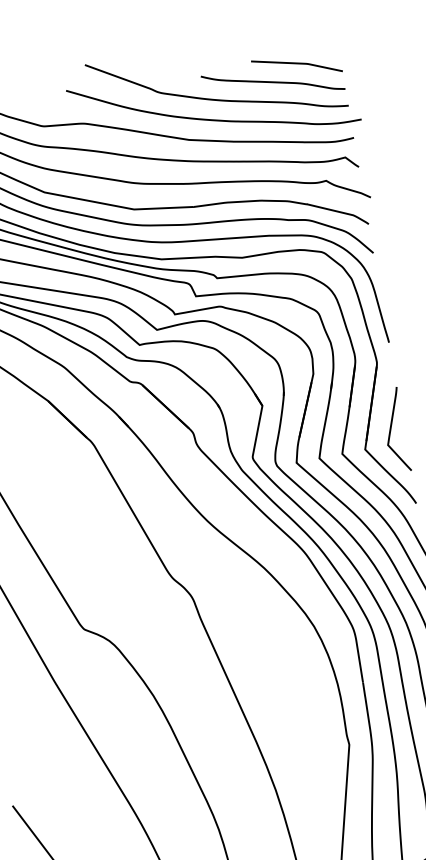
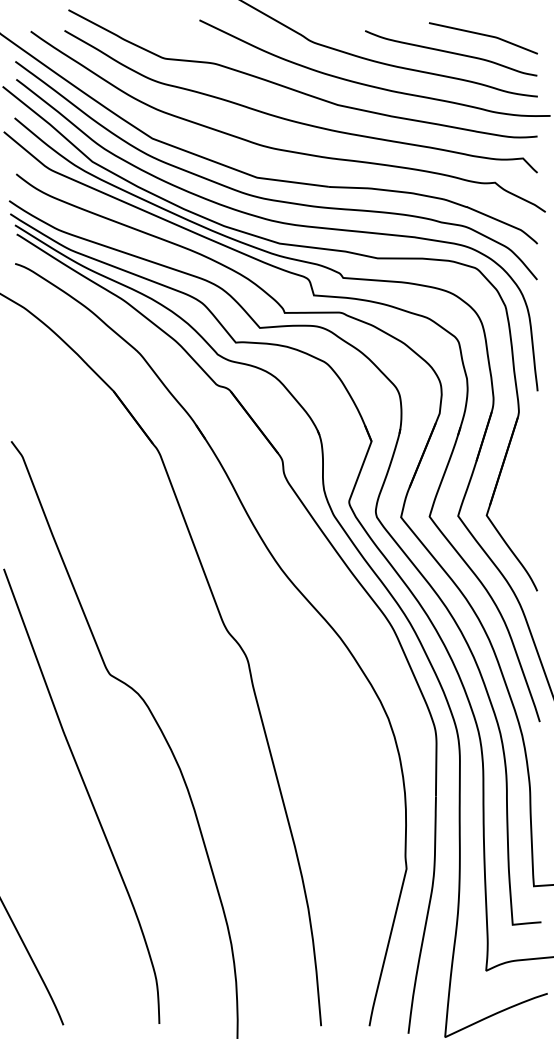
curve: (391, 429) -> (522, 496), removed

